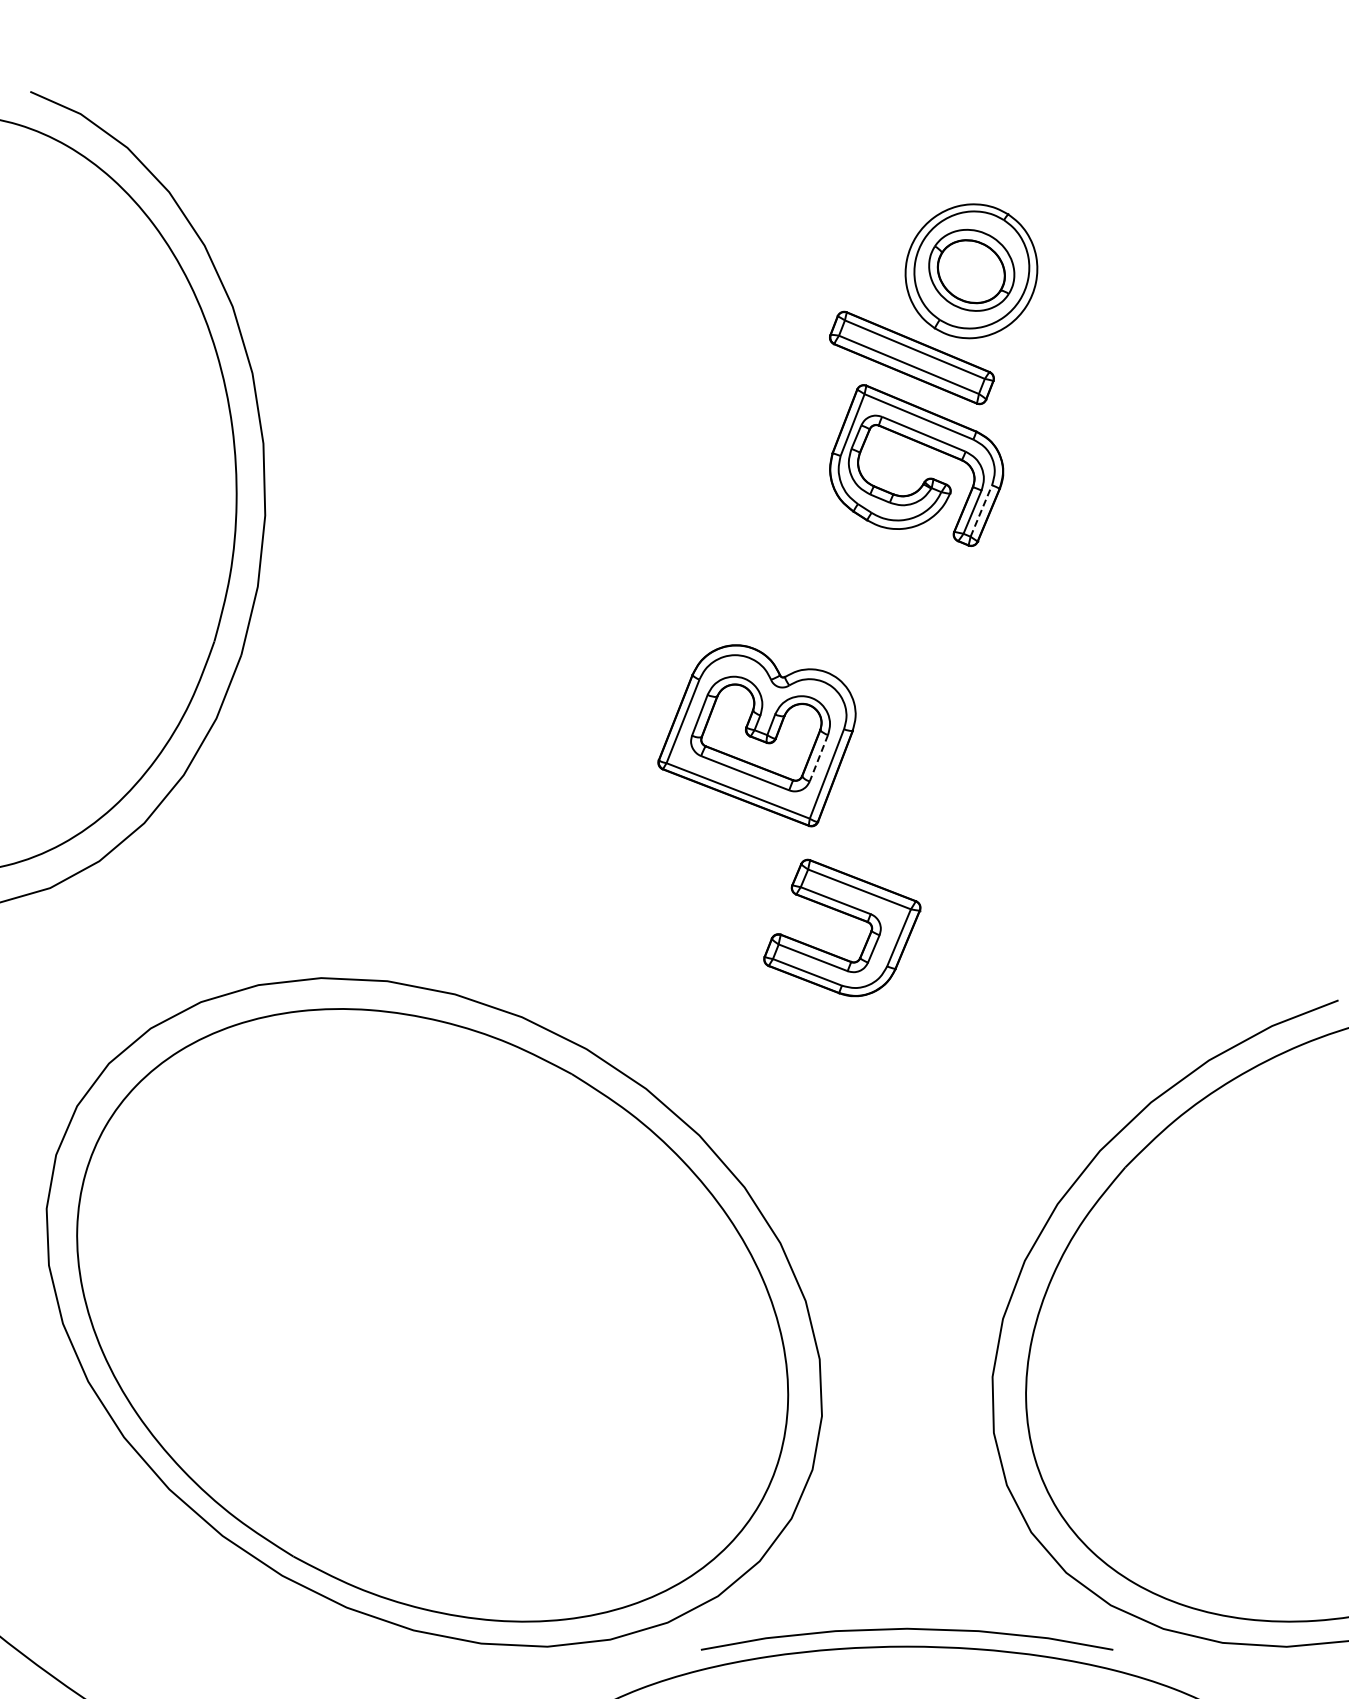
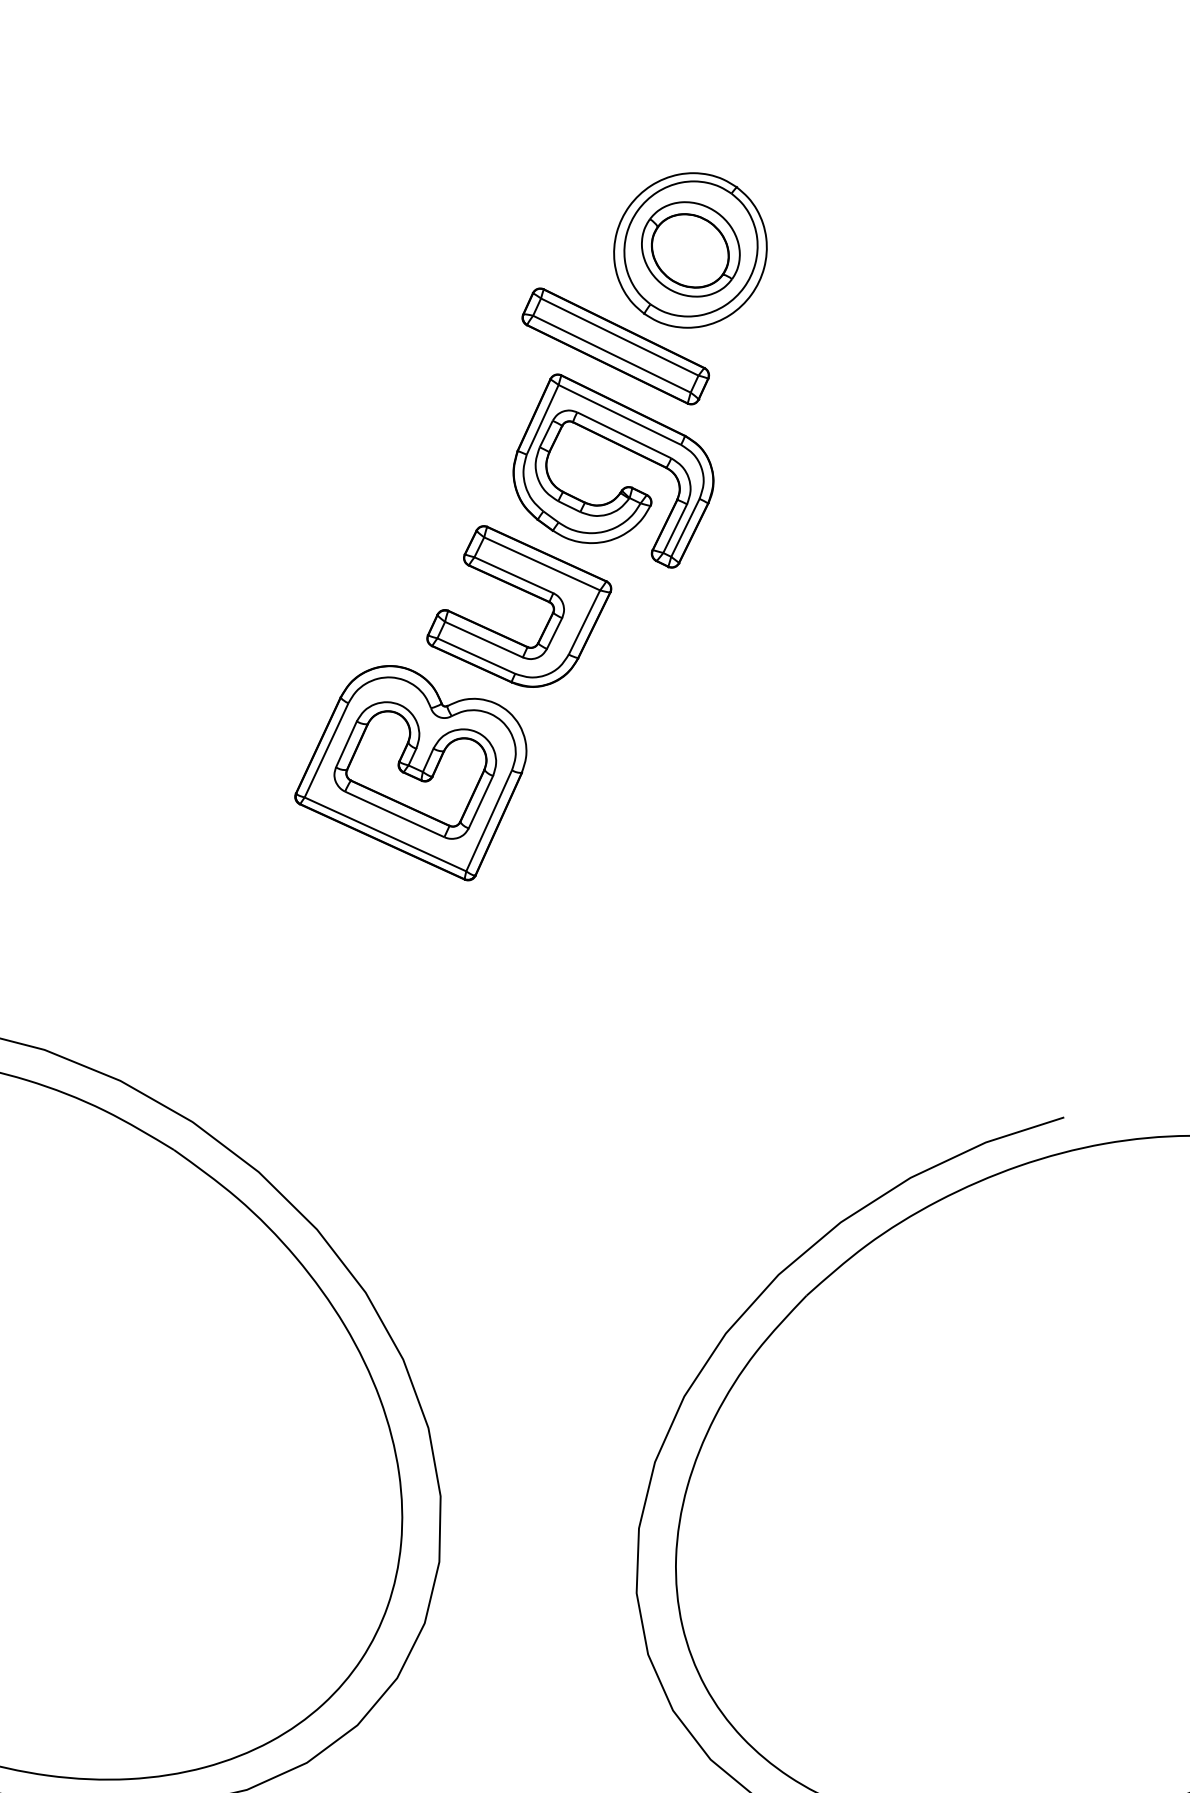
line: (981, 511) -> (685, 528), dashed -> solid
line: (818, 758) -> (480, 802), dashed -> solid
part: (847, 915) -> (526, 593), moved

